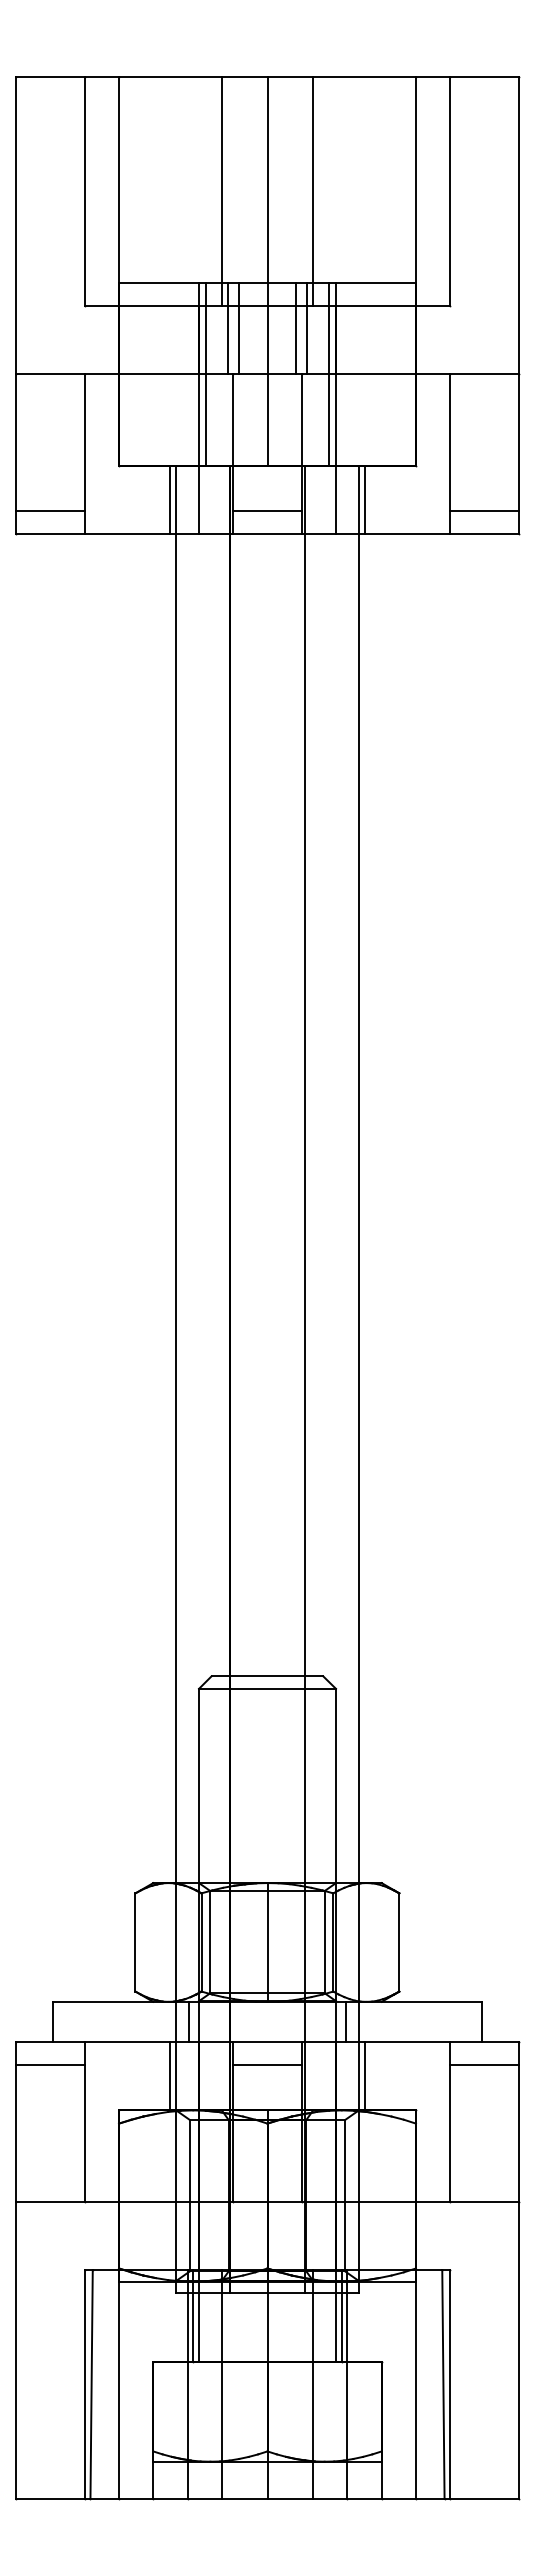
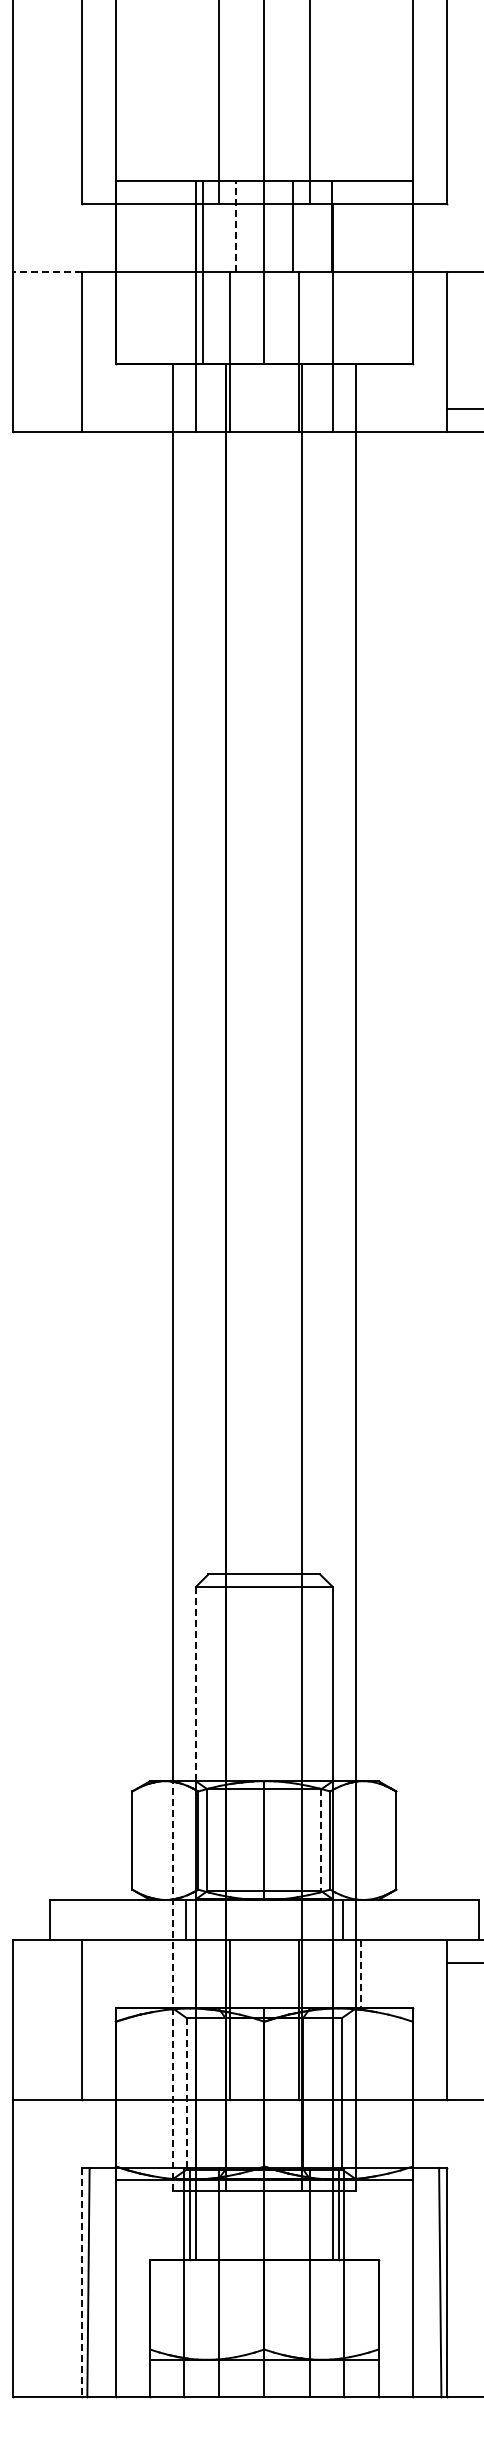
line: (227, 328) -> (224, 226), removed
line: (238, 328) -> (235, 226), solid -> dashed
line: (307, 328) -> (304, 226), removed
line: (329, 373) -> (326, 271), removed
line: (50, 374) -> (47, 272), solid -> dashed
line: (170, 499) -> (167, 397), removed
line: (364, 499) -> (361, 397), removed
line: (50, 511) -> (47, 409), removed
line: (267, 511) -> (264, 409), removed
line: (198, 1786) -> (195, 1684), solid -> dashed
line: (324, 1942) -> (321, 1840), solid -> dashed
line: (50, 2064) -> (47, 1962), removed
line: (267, 2064) -> (264, 1962), removed
line: (170, 2075) -> (167, 1973), removed
line: (364, 2076) -> (361, 1974), solid -> dashed
line: (176, 2087) -> (173, 1985), solid -> dashed
line: (189, 2195) -> (186, 2093), solid -> dashed
line: (84, 2384) -> (81, 2282), solid -> dashed

